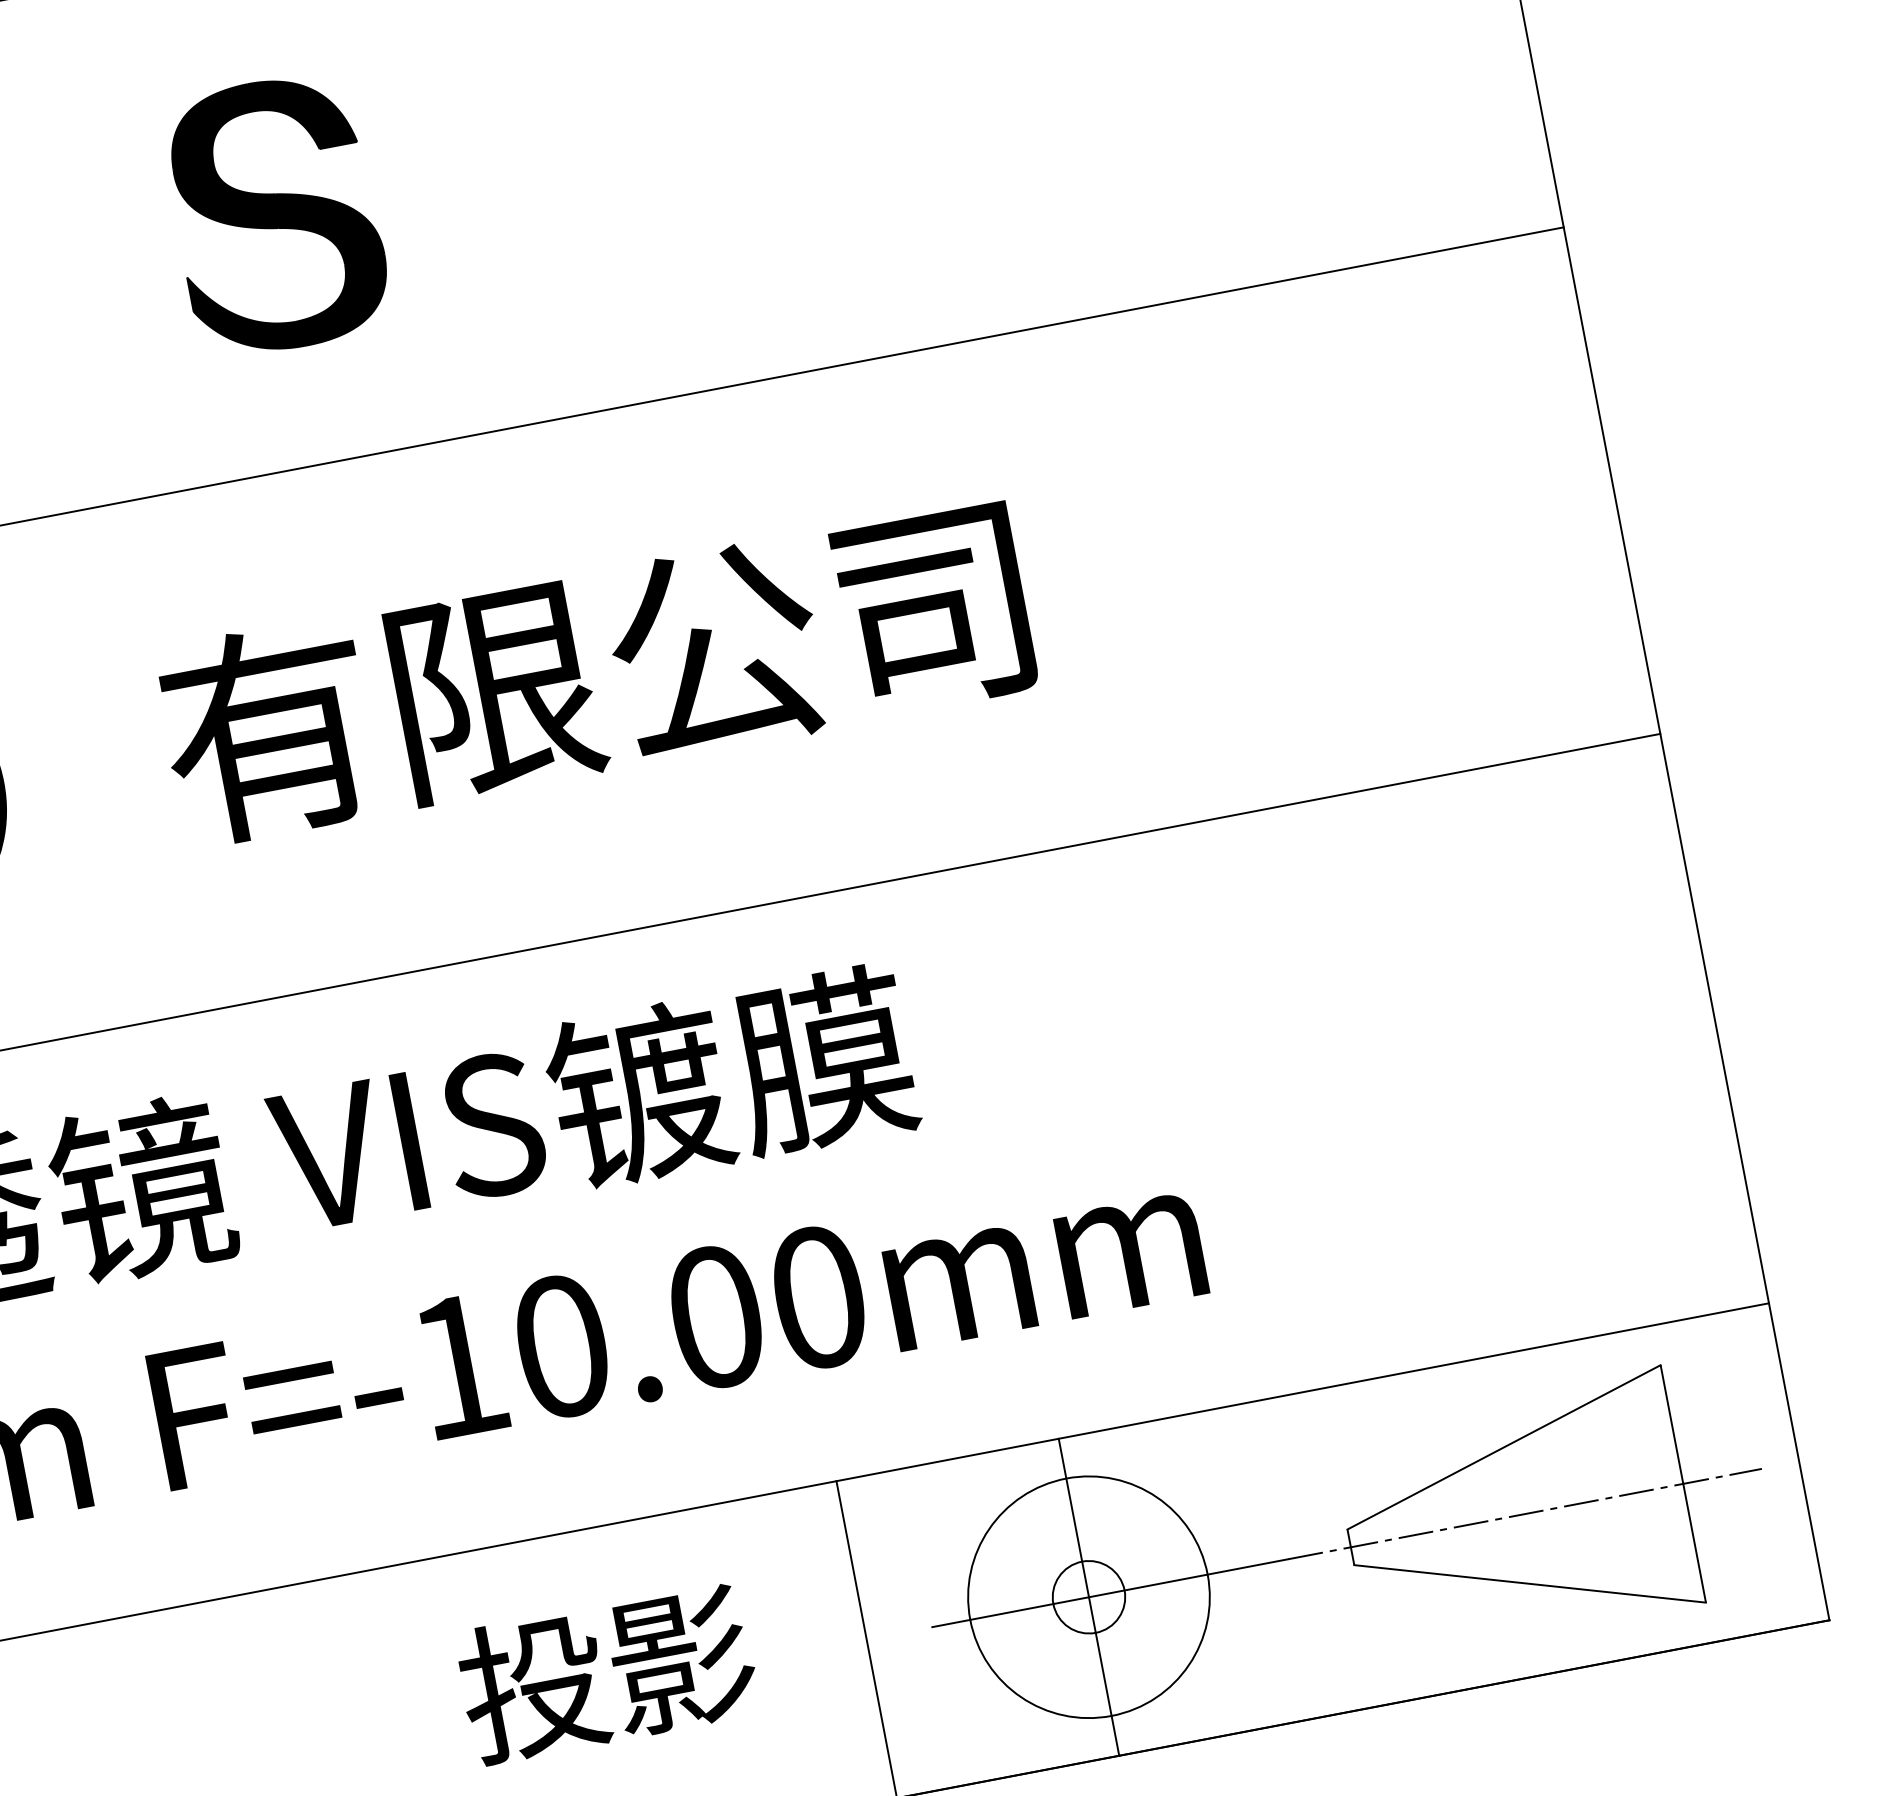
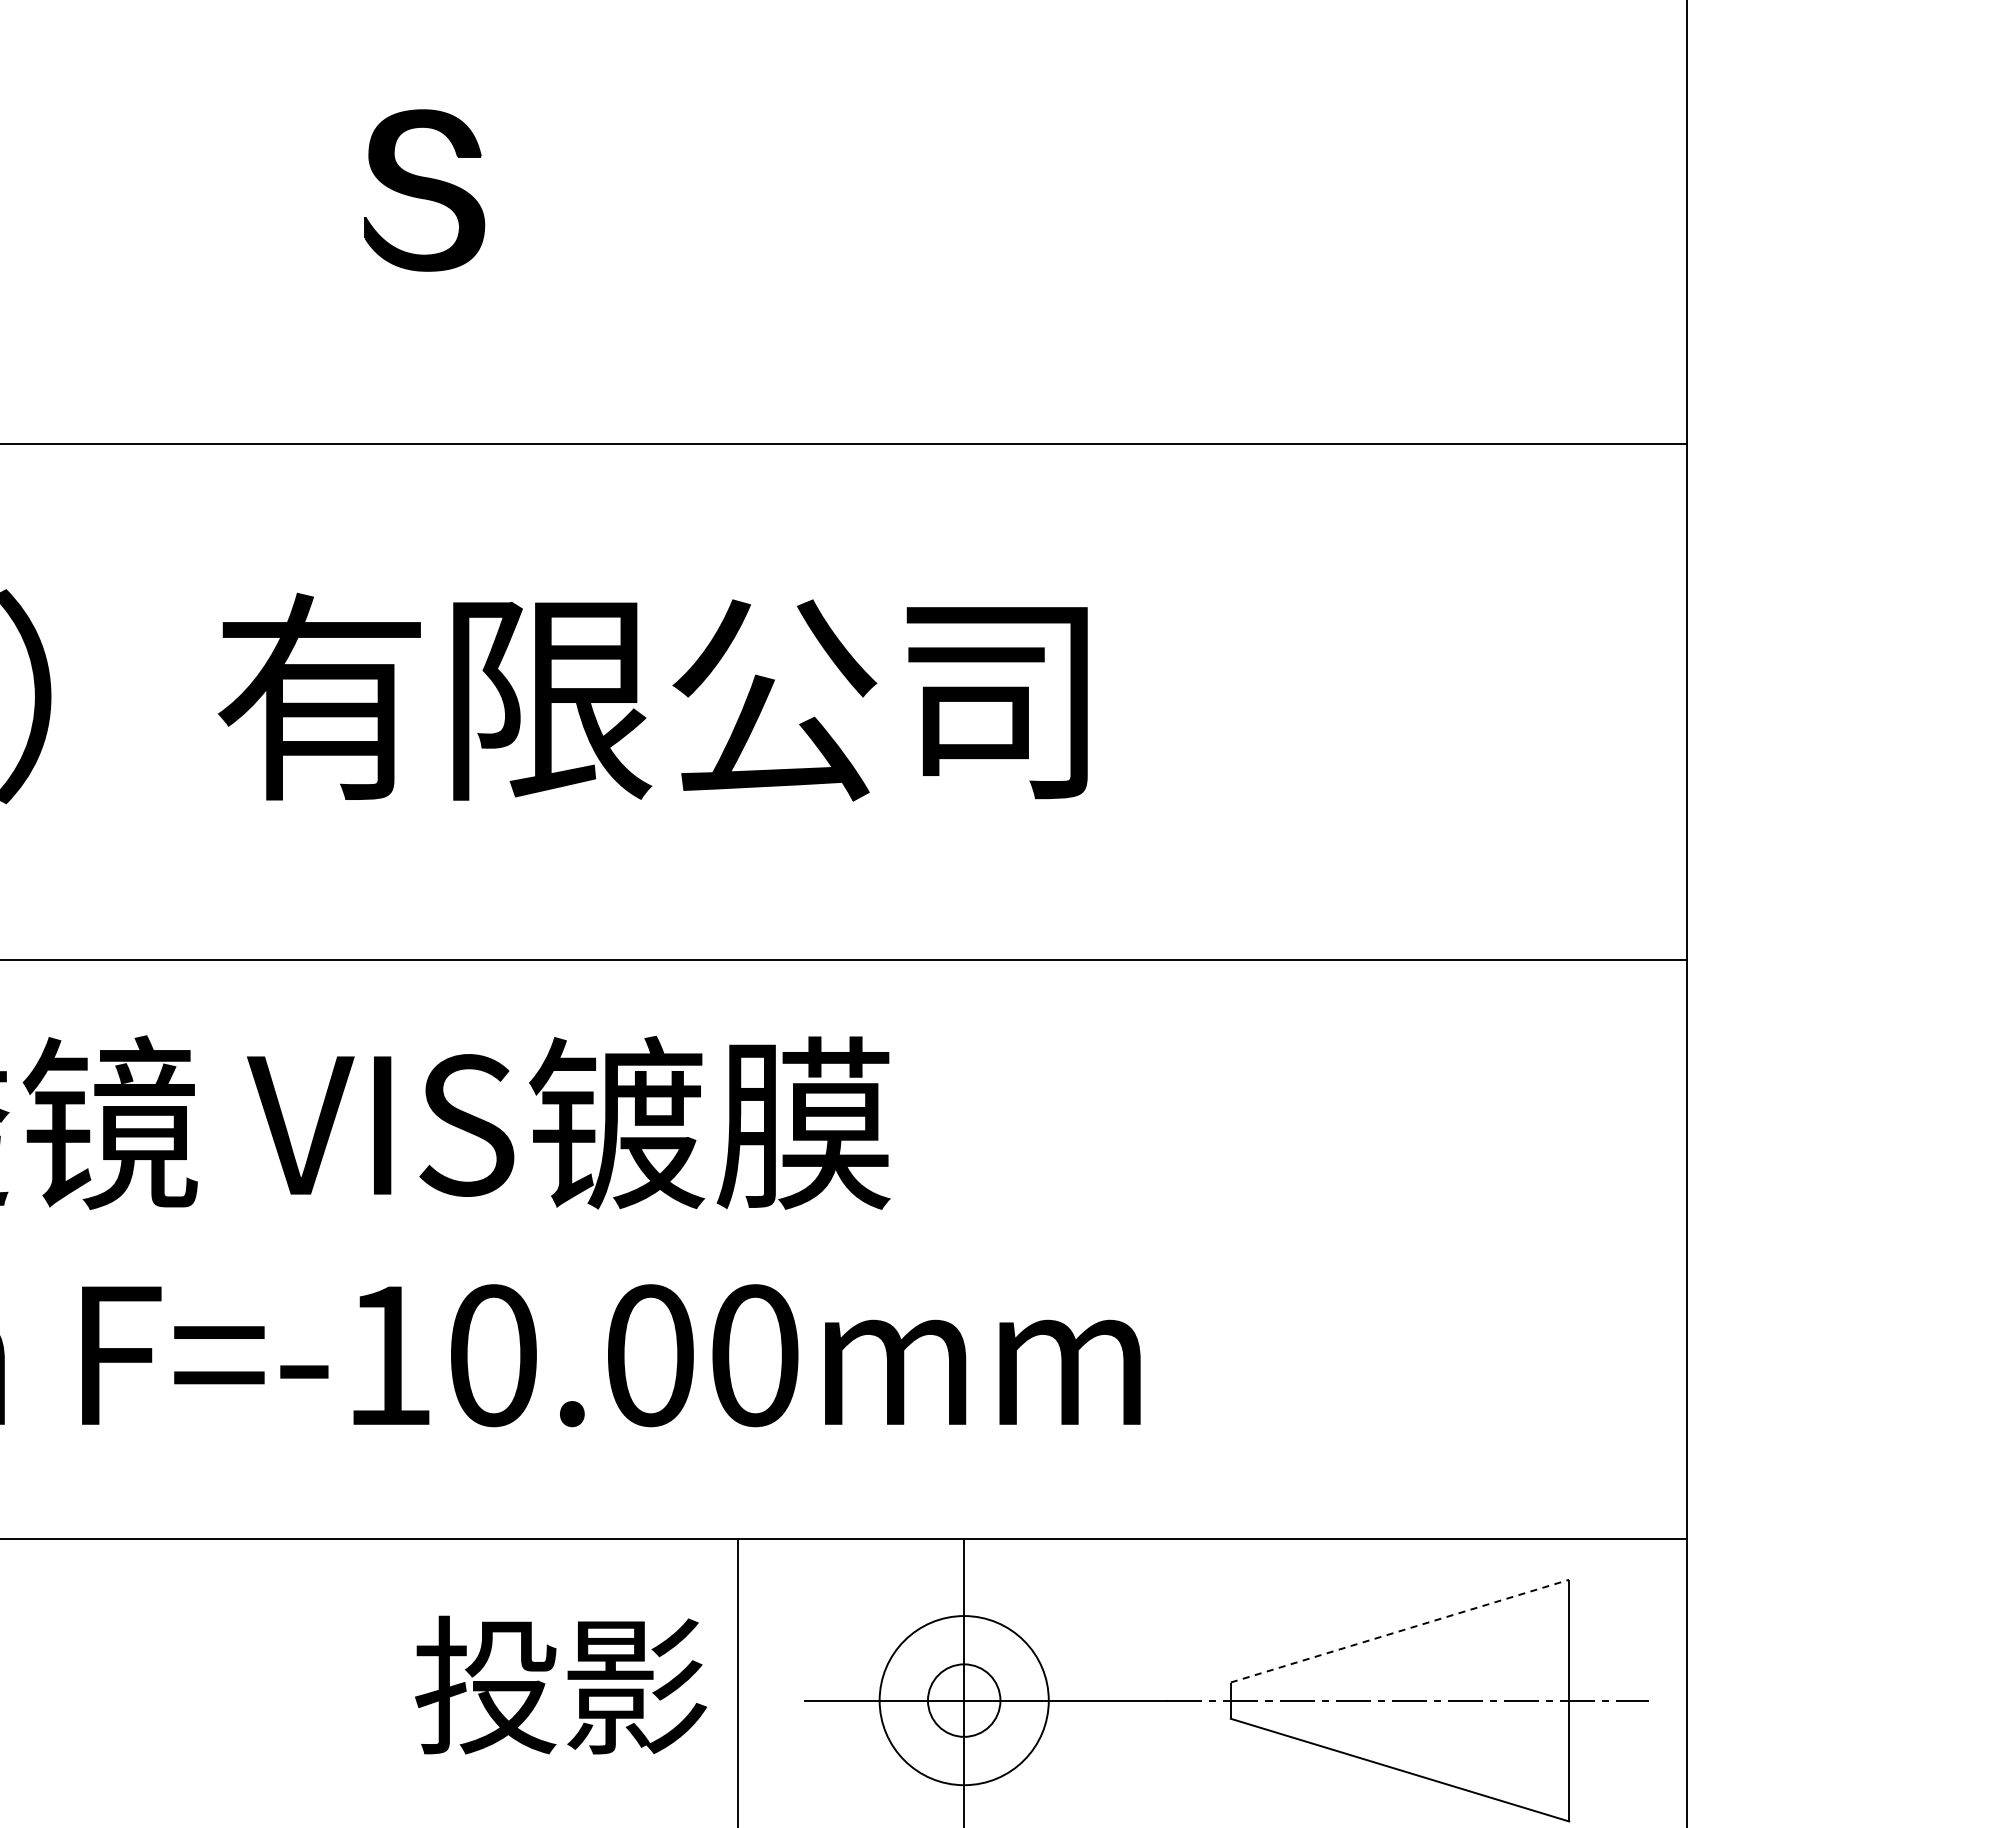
part: (275, 215) -> (424, 190), size x0.6
line: (1504, 1447) -> (1400, 1631), solid -> dashed
circle: (1089, 1597) -> (964, 1700), size x0.7
text: (606, 1672) -> (560, 1684), moved

